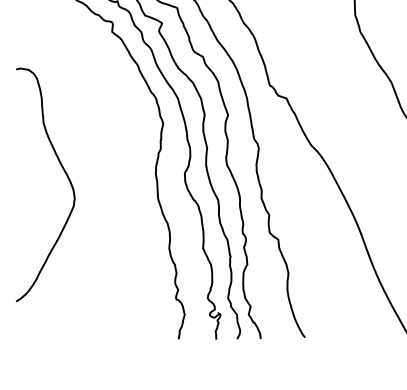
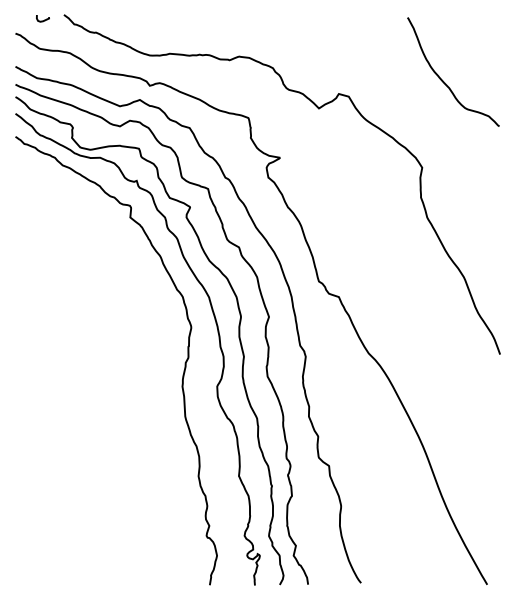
curve: (65, 174) -> (74, 387), removed

